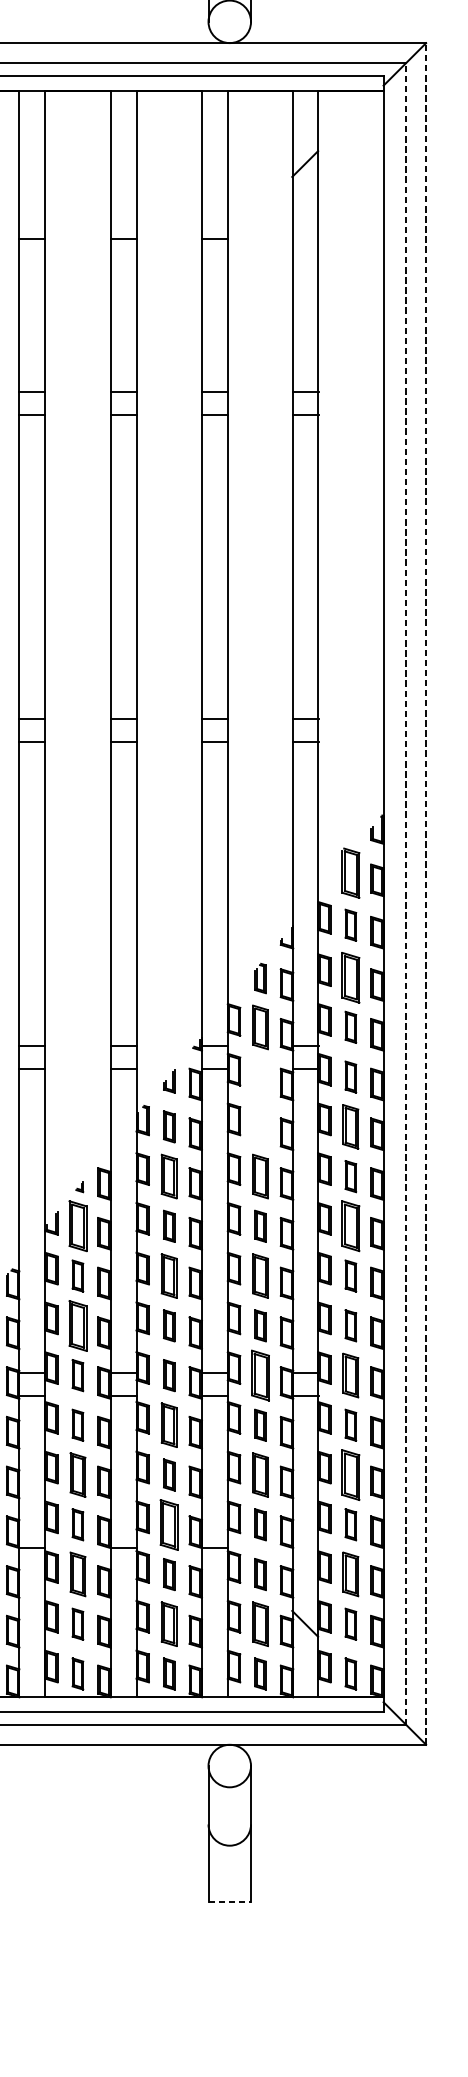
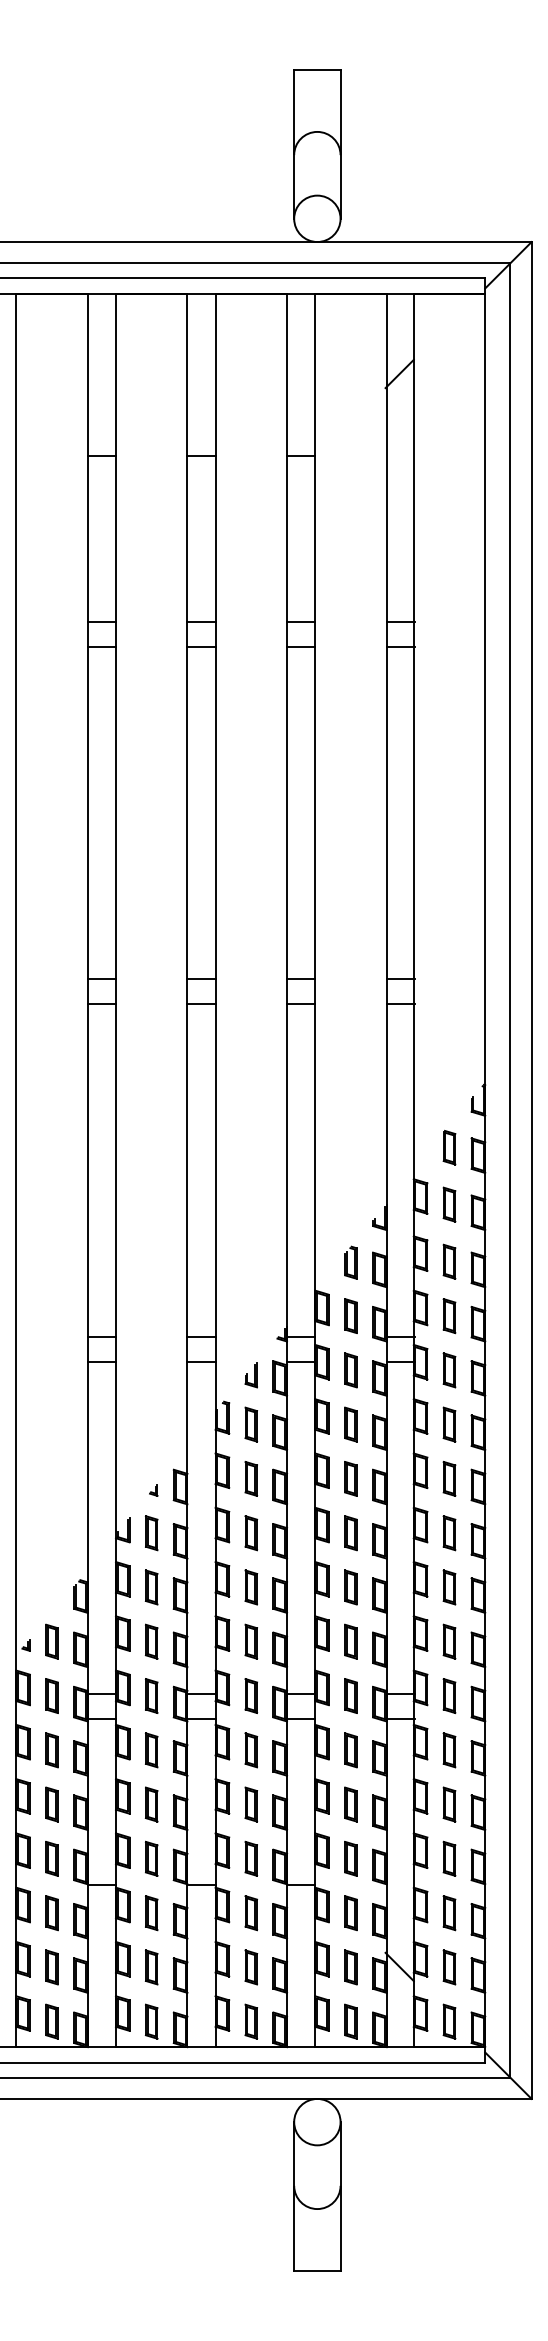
part: (350, 872) -> (449, 1147), size x0.62
line: (406, 893) -> (510, 1170), dashed -> solid
line: (425, 893) -> (531, 1170), dashed -> solid
part: (350, 977) -> (449, 1261), size x0.62
part: (260, 1026) -> (350, 1315), size x0.71
part: (260, 1077) -> (350, 1370), added
part: (260, 1126) -> (350, 1424), added
part: (350, 1126) -> (449, 1424), size x0.71
part: (169, 1176) -> (251, 1478), size x0.71
part: (260, 1176) -> (350, 1478), size x0.71
part: (77, 1226) -> (151, 1533), size x0.62
part: (350, 1226) -> (449, 1533), size x0.62
part: (169, 1276) -> (251, 1587), size x0.71
part: (260, 1276) -> (350, 1587), size x0.71
part: (77, 1325) -> (151, 1641), size x0.62
part: (260, 1375) -> (350, 1695), size x0.62
part: (350, 1375) -> (449, 1695), size x0.71
part: (169, 1425) -> (251, 1750), size x0.71
part: (77, 1474) -> (151, 1804), size x0.71
part: (260, 1474) -> (350, 1804), size x0.71
part: (350, 1474) -> (449, 1804), size x0.62
part: (169, 1524) -> (251, 1858), size x0.62
part: (77, 1574) -> (151, 1913), size x0.71
part: (350, 1574) -> (449, 1913), size x0.71
part: (169, 1624) -> (251, 1967), size x0.71
part: (260, 1624) -> (350, 1967), size x0.71
line: (229, 1902) -> (317, 2270), dashed -> solid

